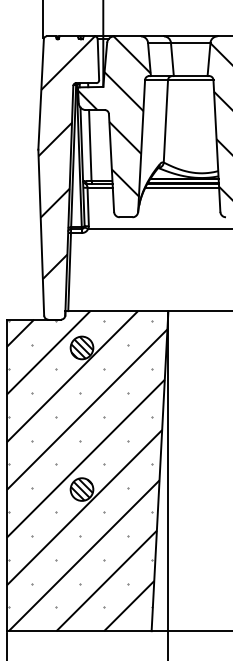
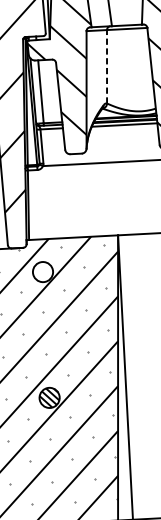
line: (165, 120) -> (106, 66), solid -> dashed
hatch: (82, 347) -> (43, 271), removed

